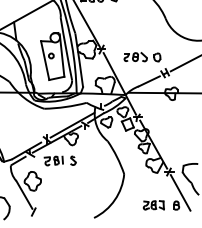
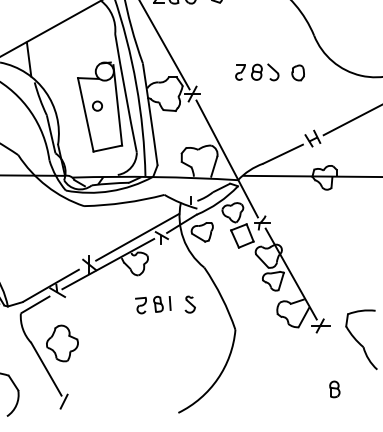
part: (142, 57) -> (270, 73), moved
part: (59, 160) -> (164, 304), moved
line: (180, 192) -> (342, 364), removed
part: (153, 205) -> (290, 389), removed

